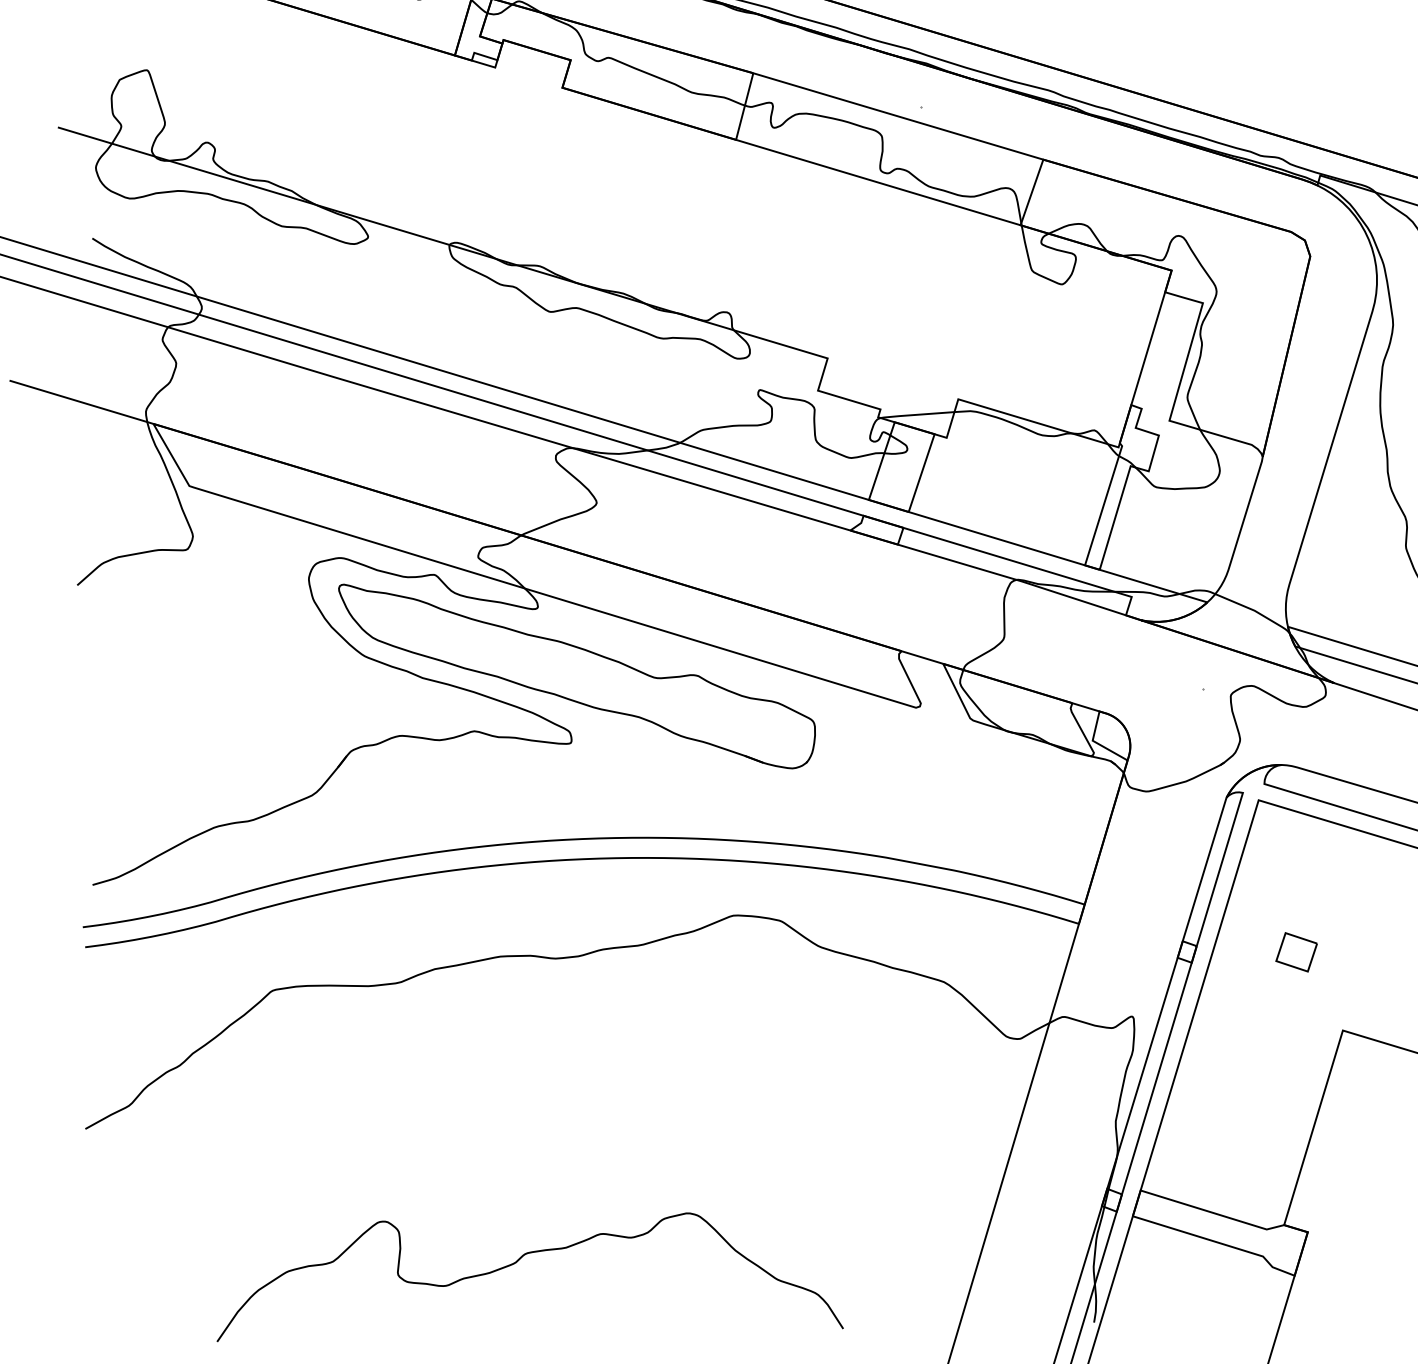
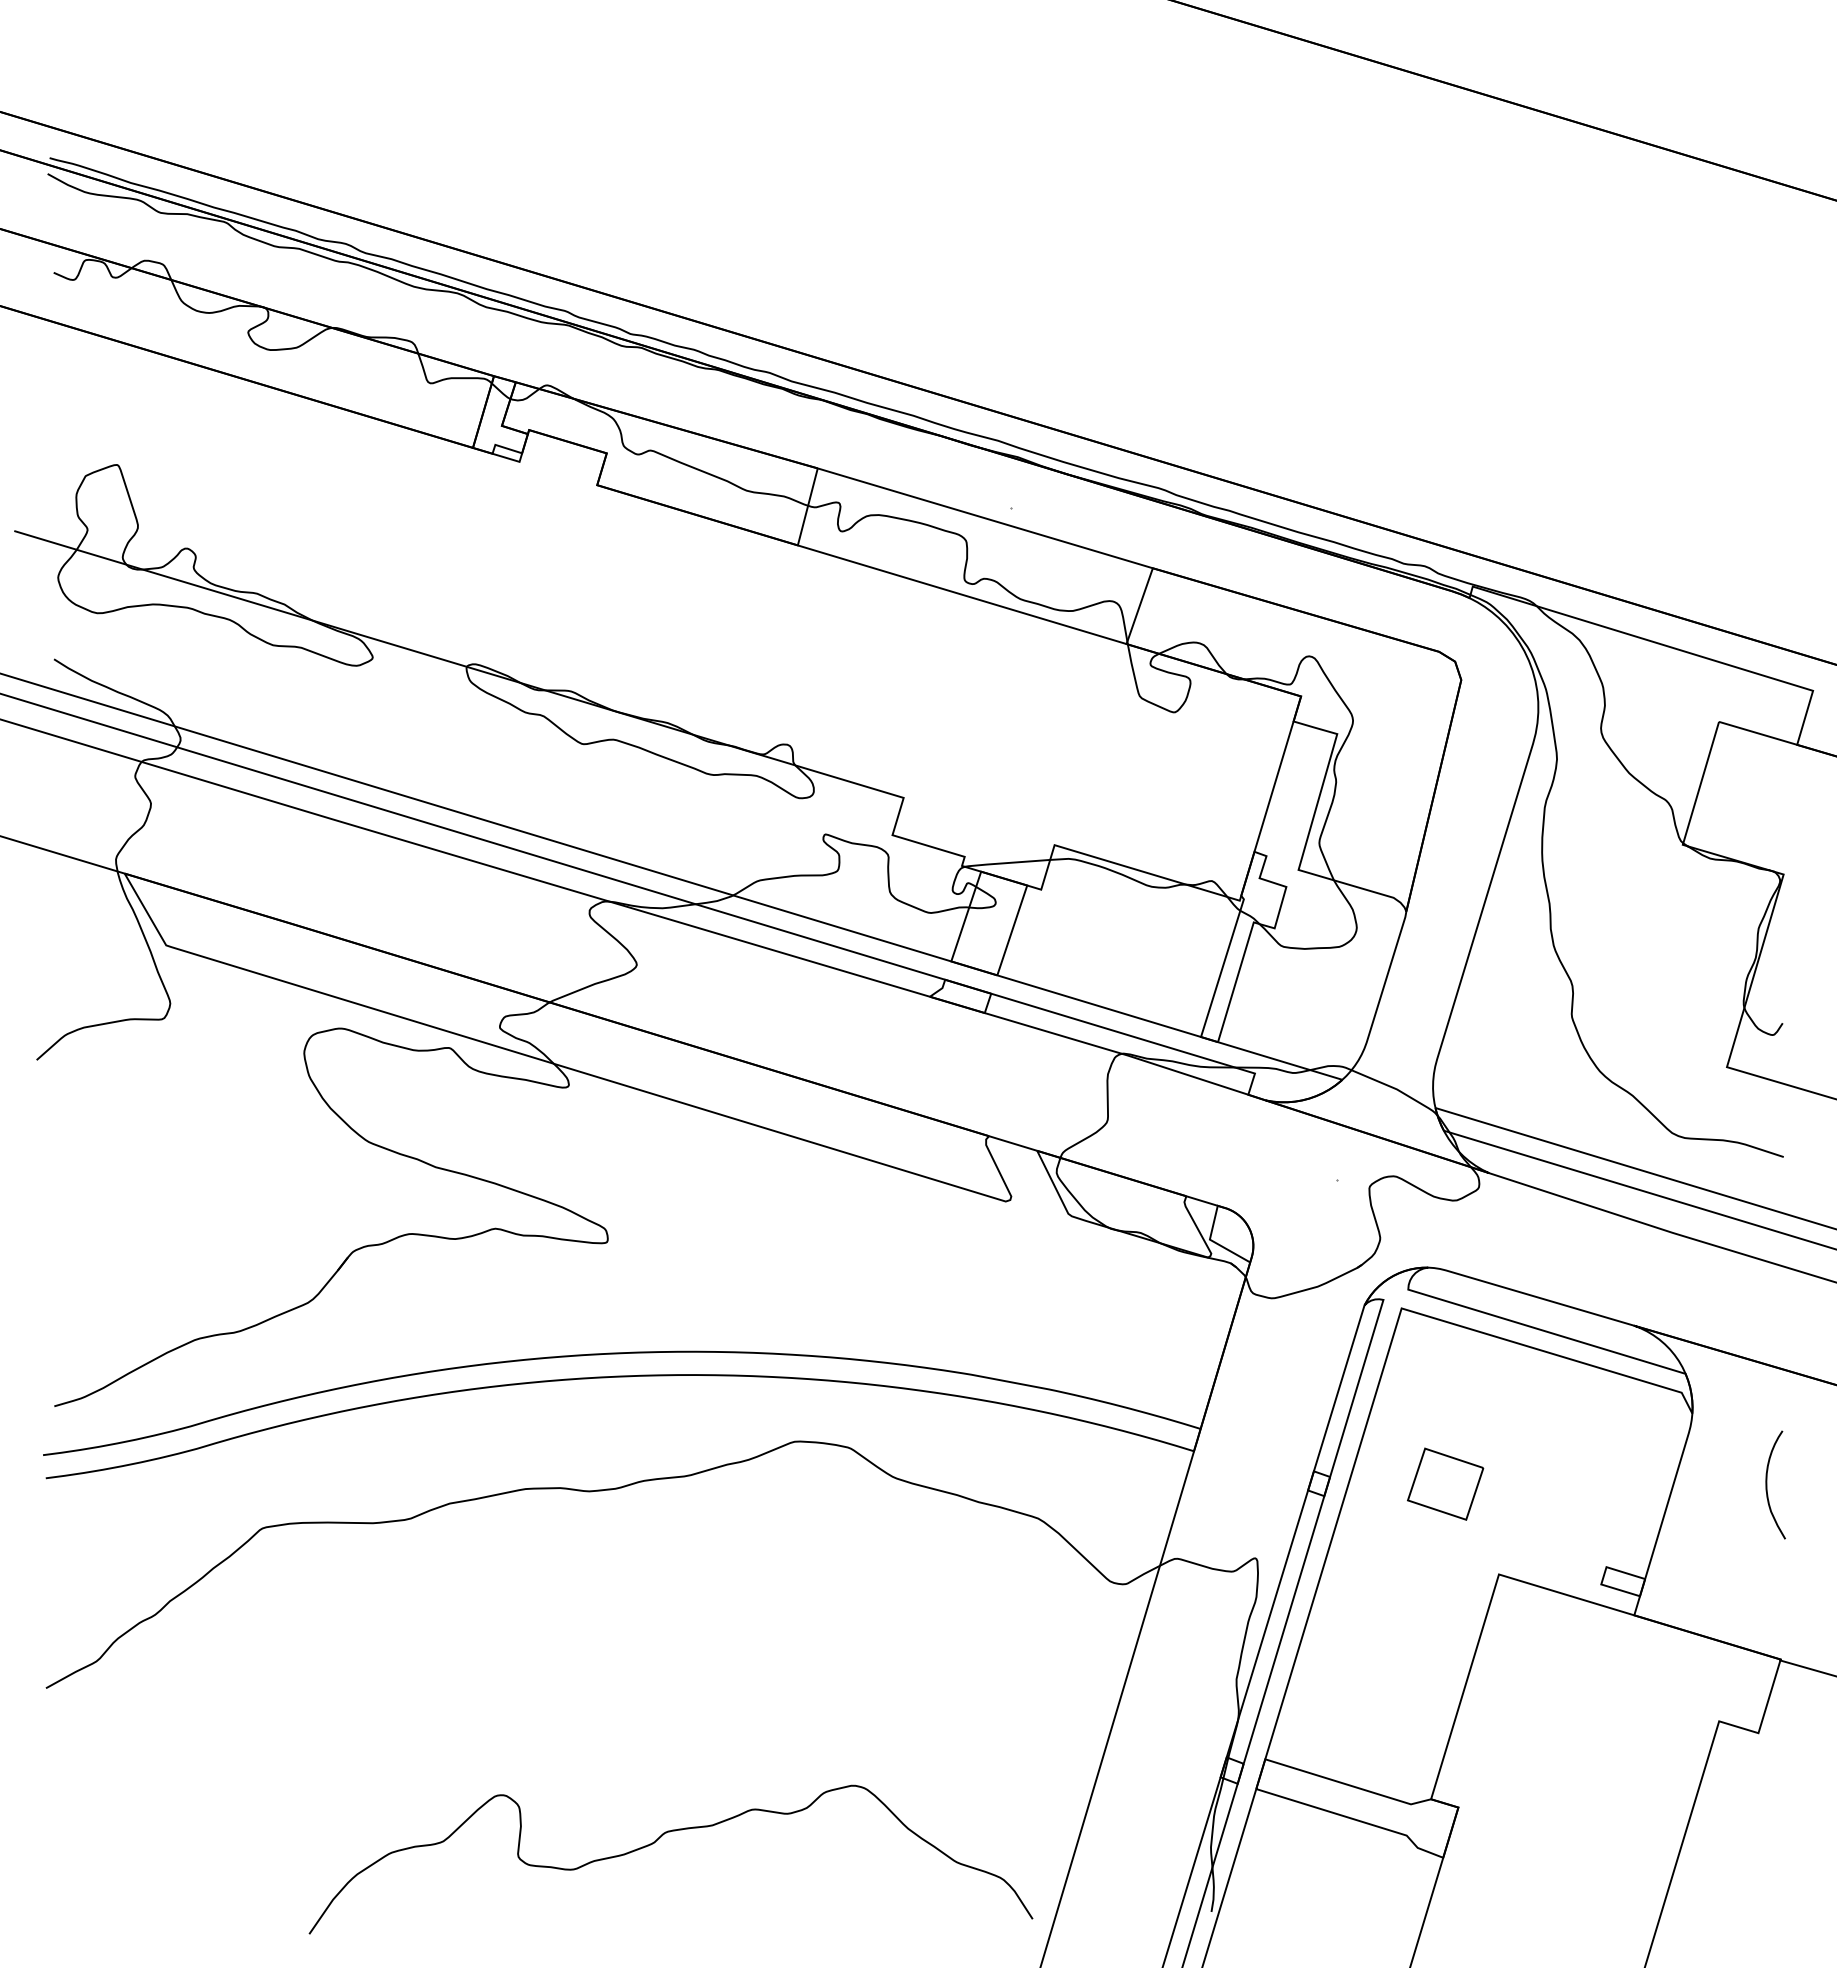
part: (576, 676) -> (613, 1165), removed
part: (1296, 951) -> (1445, 1483), size x1.6
curve: (515, 1263) -> (654, 1843), moved

